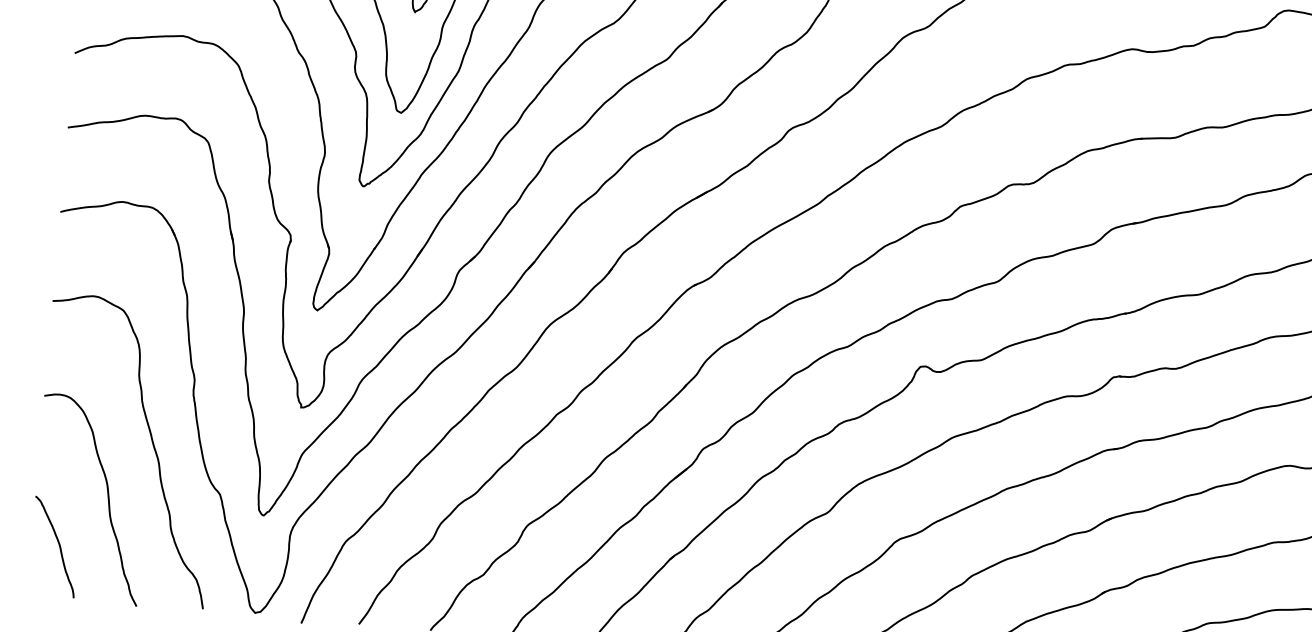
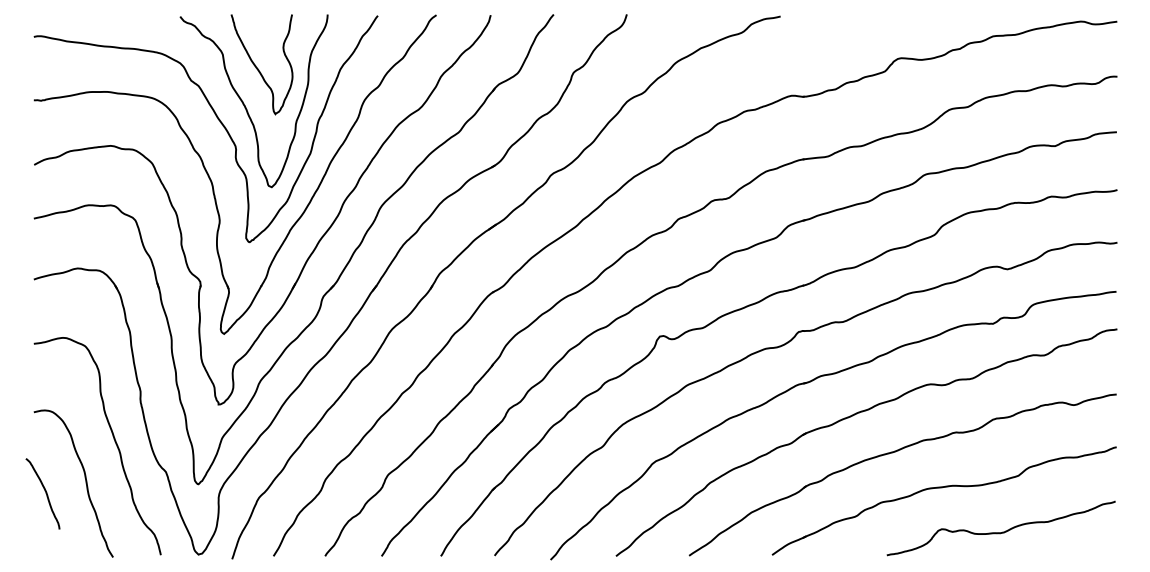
curve: (57, 543) -> (44, 491), moved

